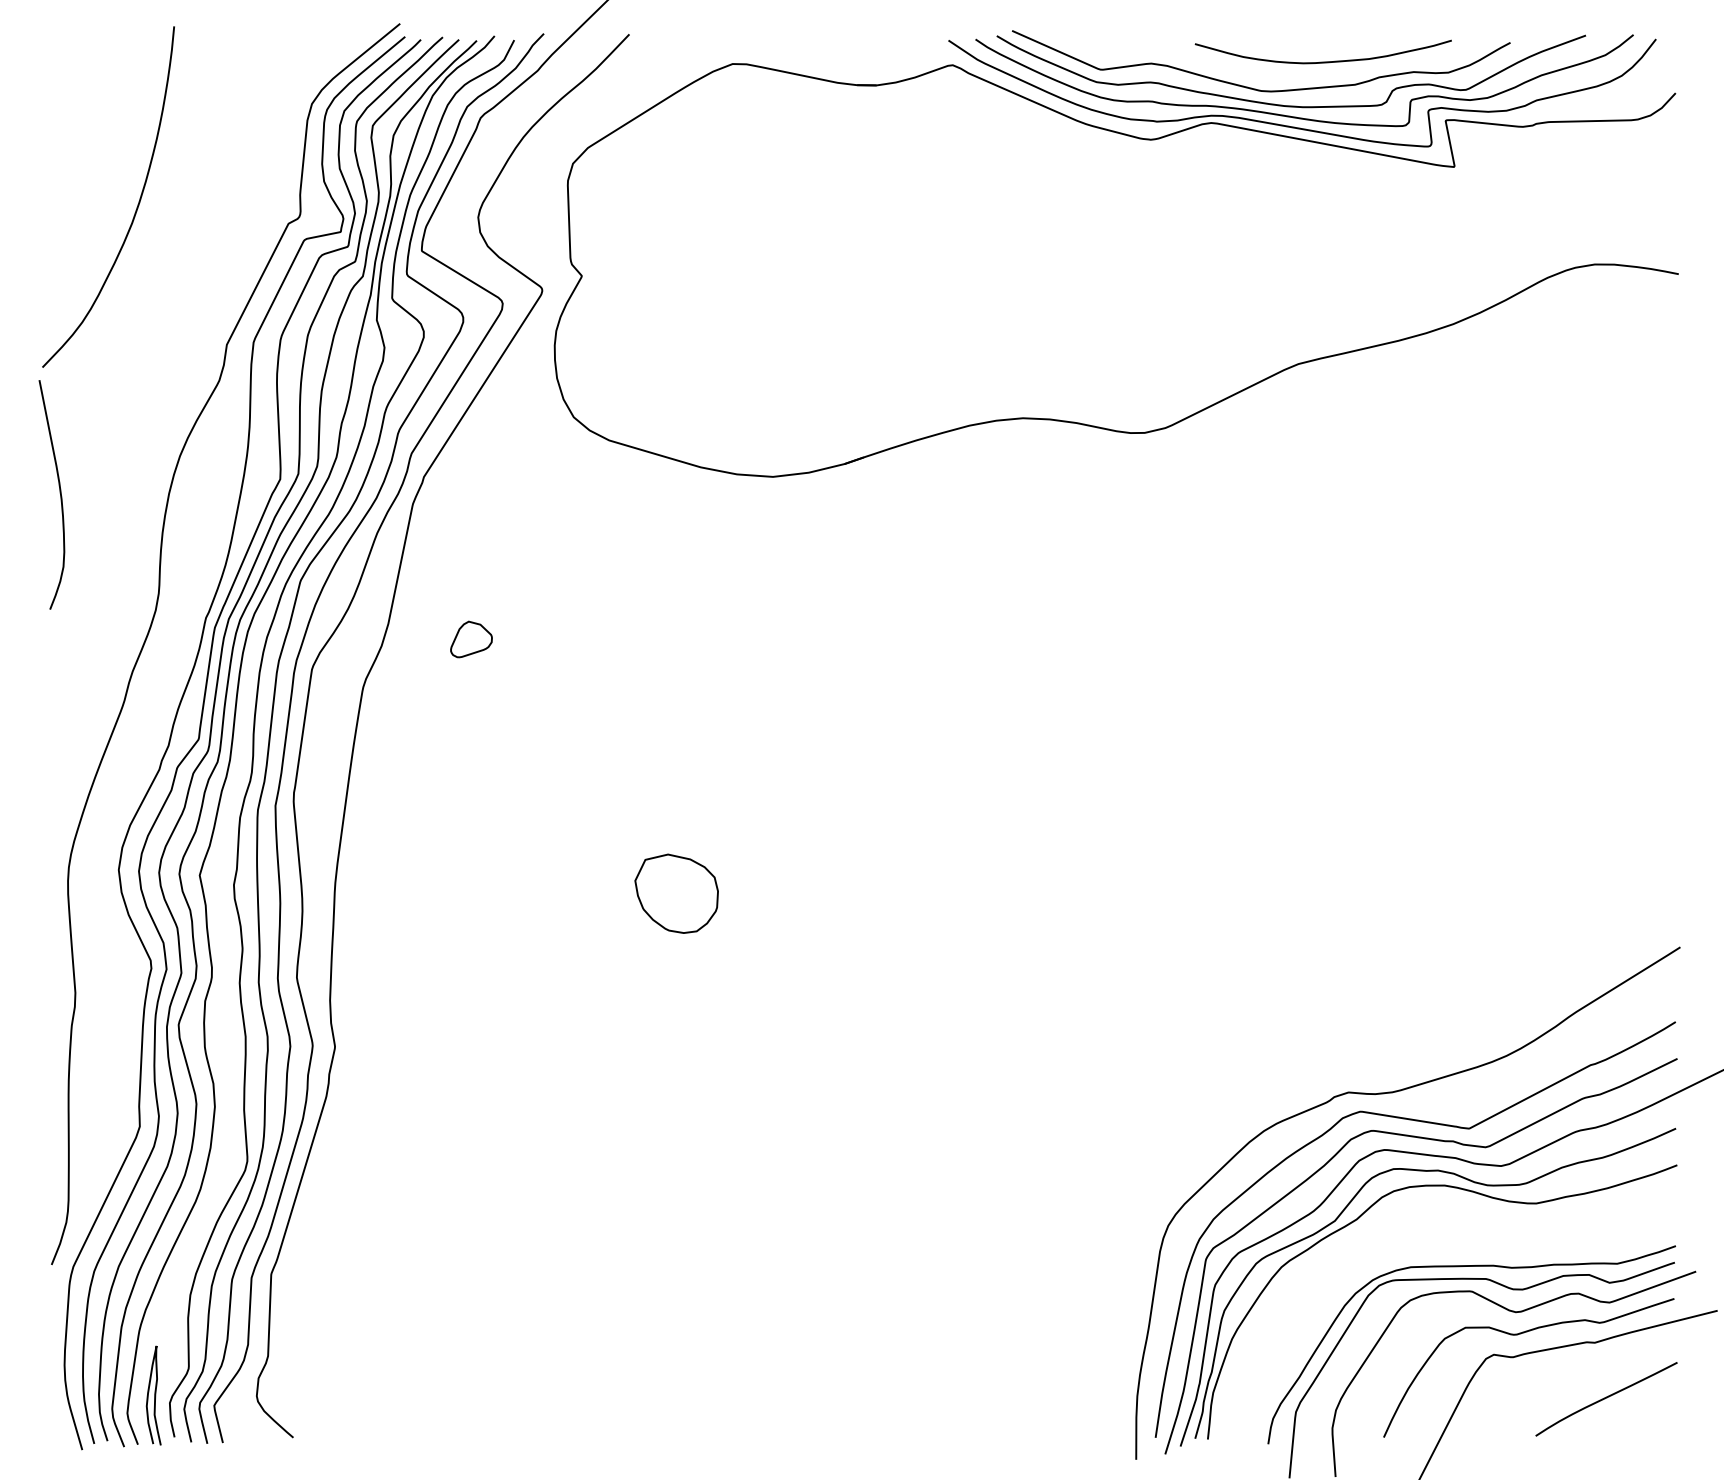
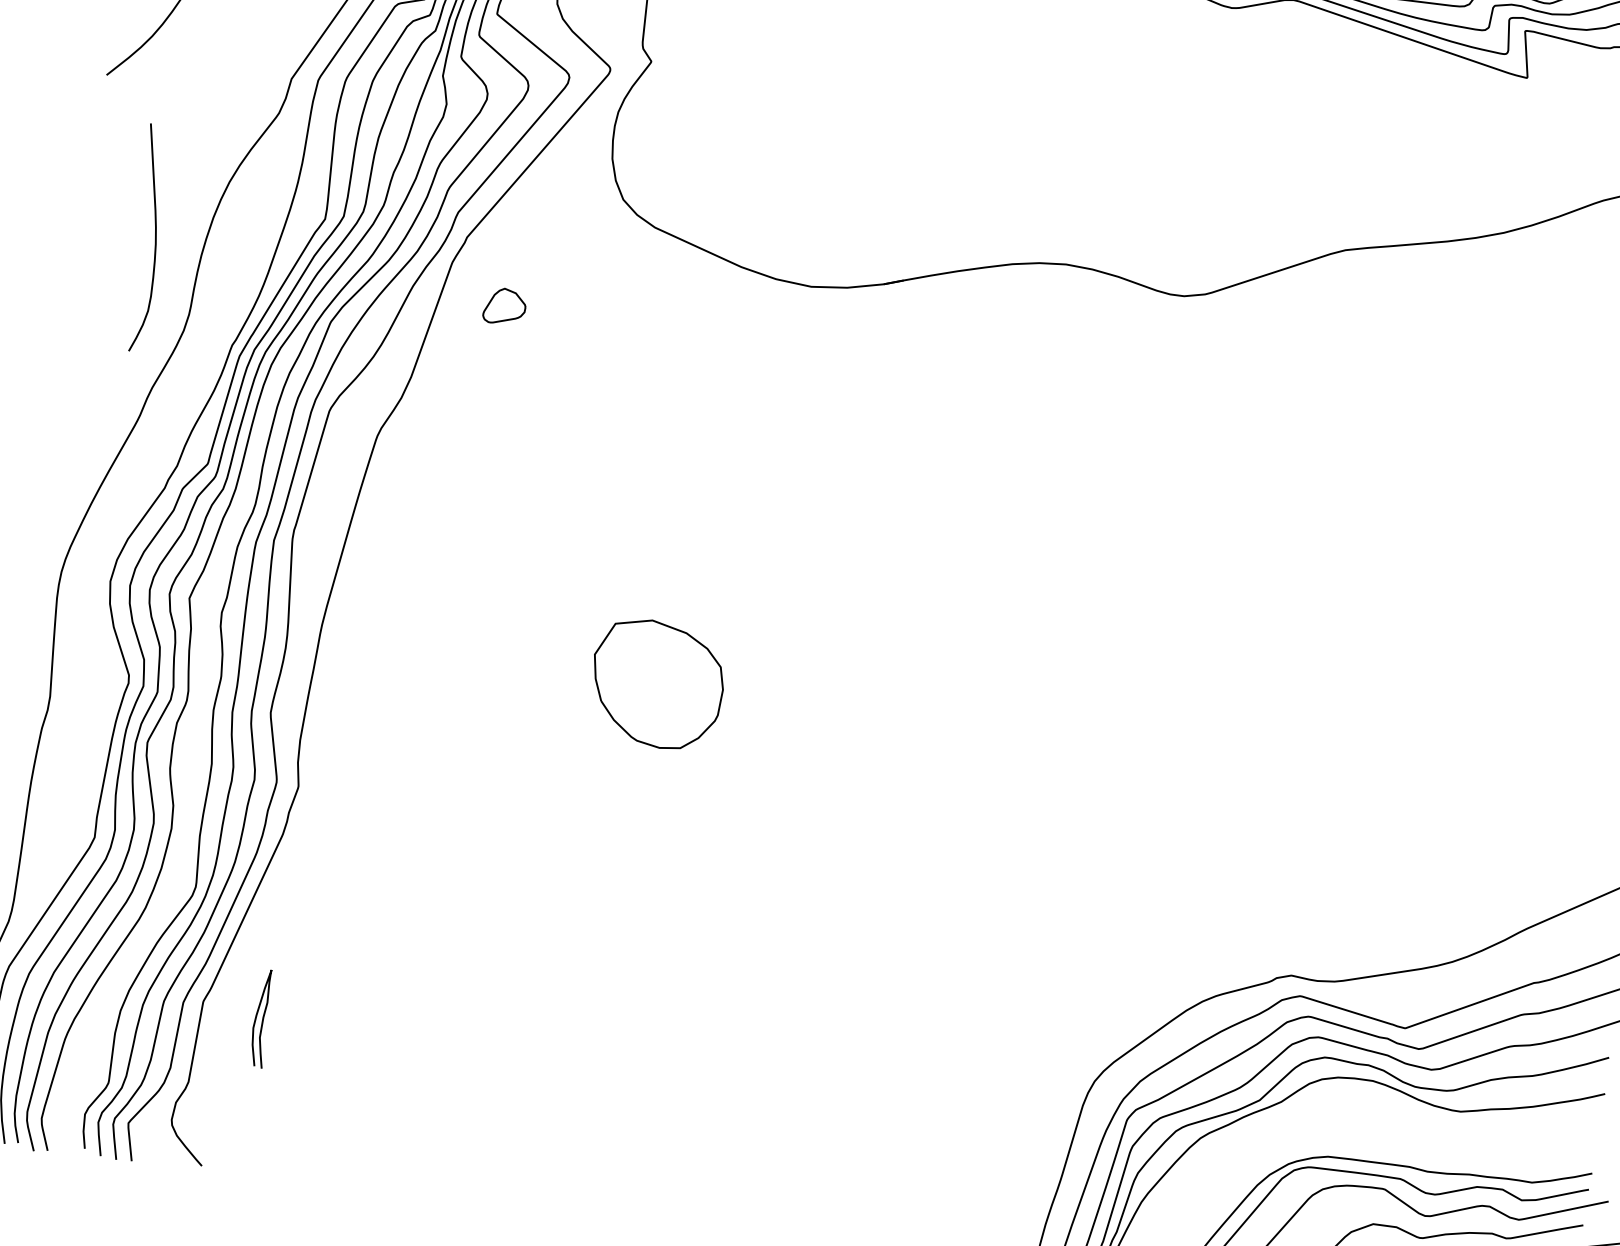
curve: (59, 493) -> (154, 238), moved
part: (471, 639) -> (505, 306), moved
part: (676, 893) -> (656, 683), size x1.6
curve: (154, 1395) -> (262, 1018), moved

